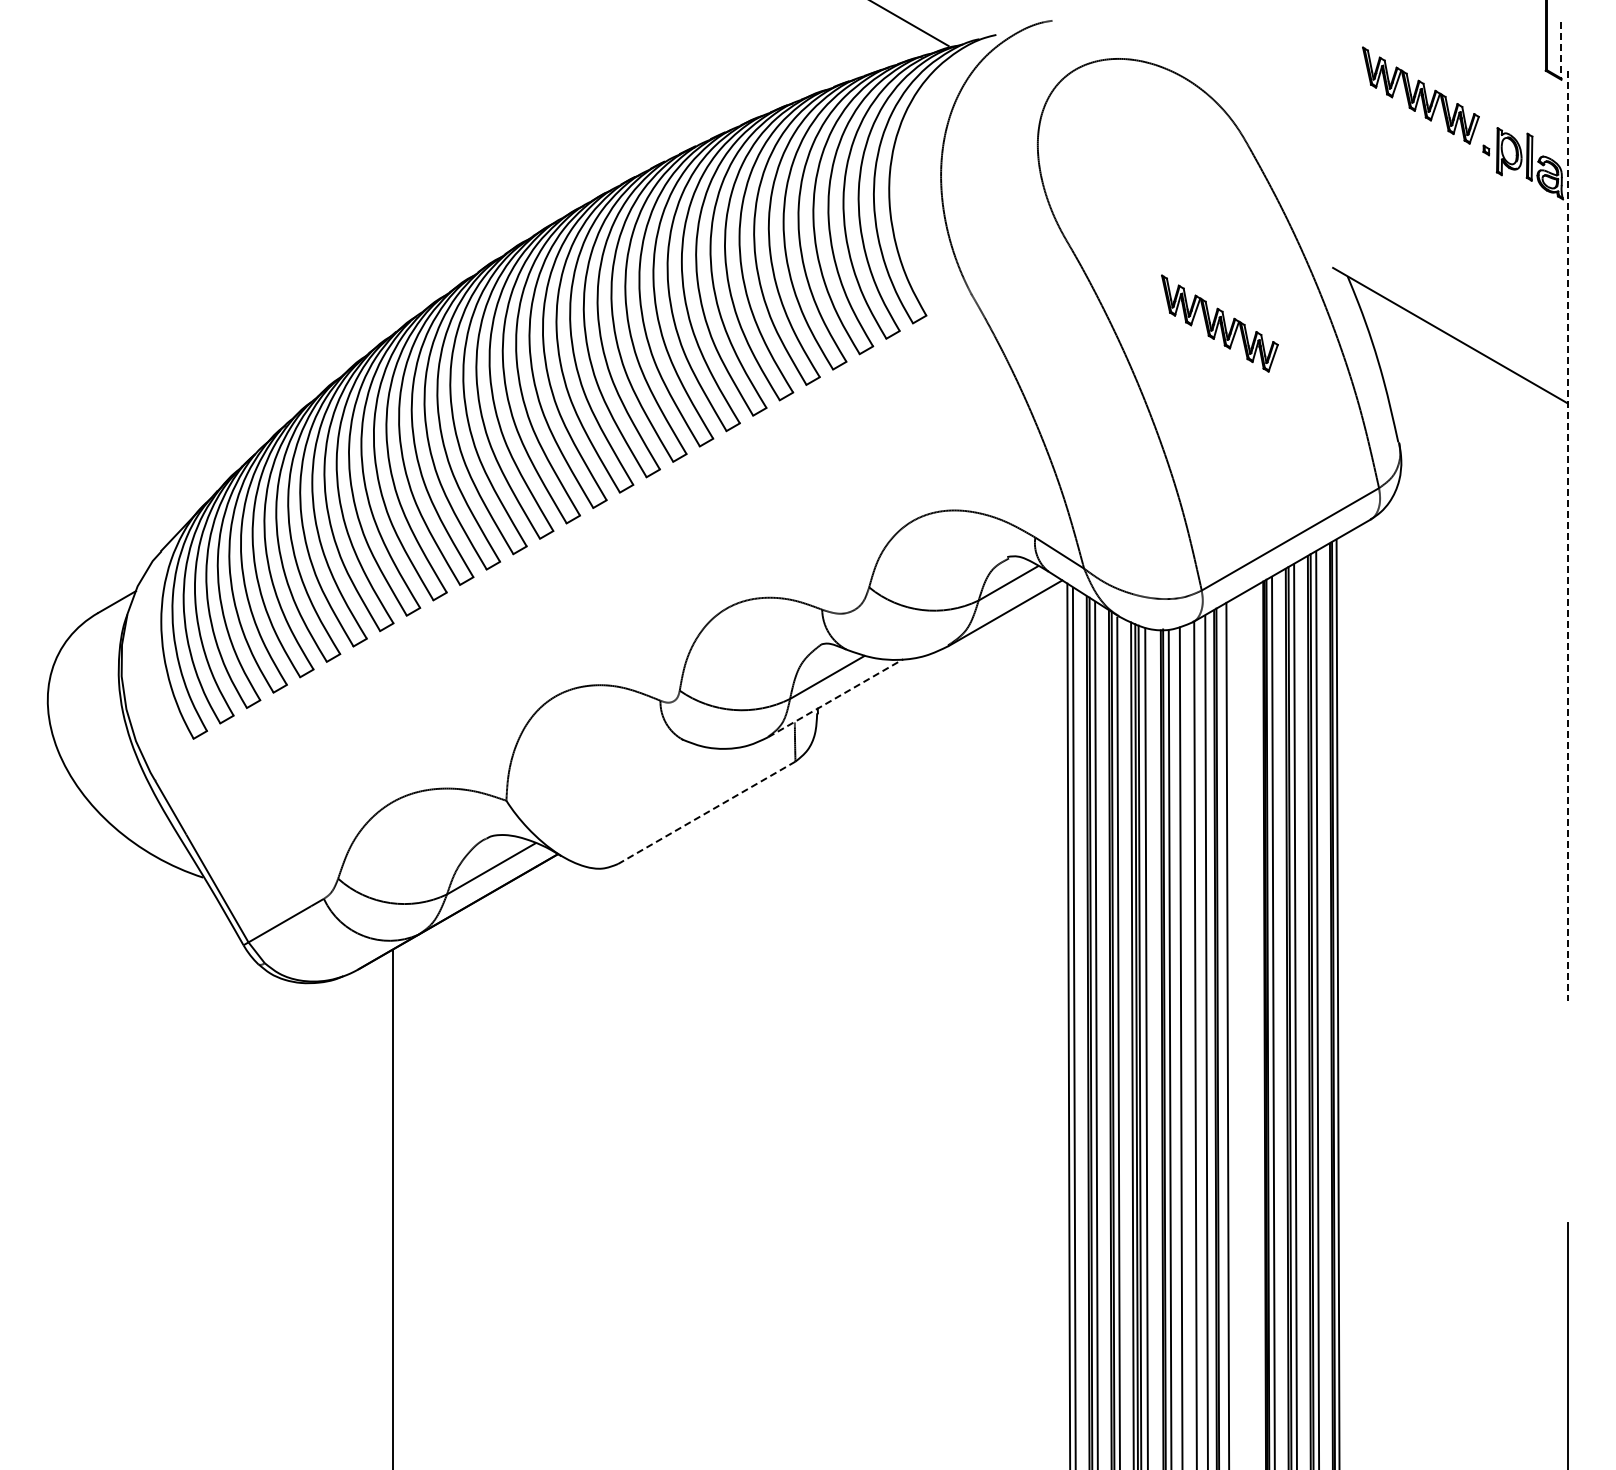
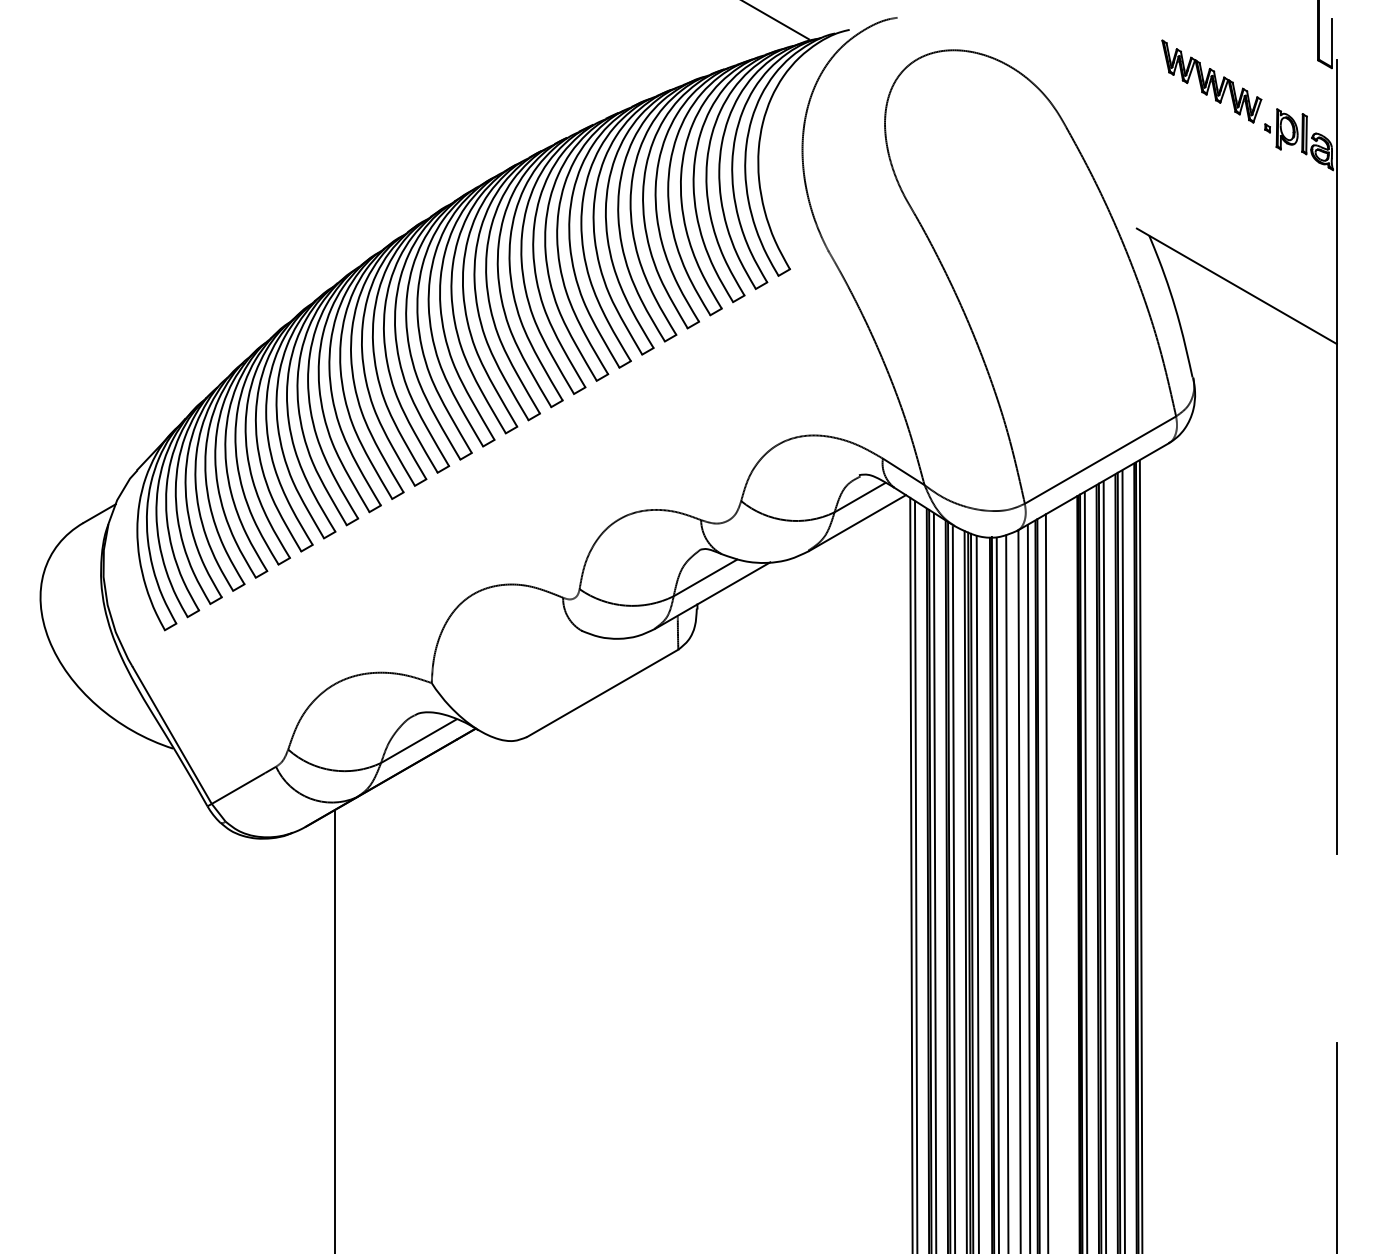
line: (1561, 51) -> (1331, 43), dashed -> solid
part: (1219, 323) -> (1040, 275), removed
line: (1567, 536) -> (1336, 457), dashed -> solid
line: (835, 698) -> (712, 595), dashed -> solid
line: (706, 813) -> (602, 693), dashed -> solid

